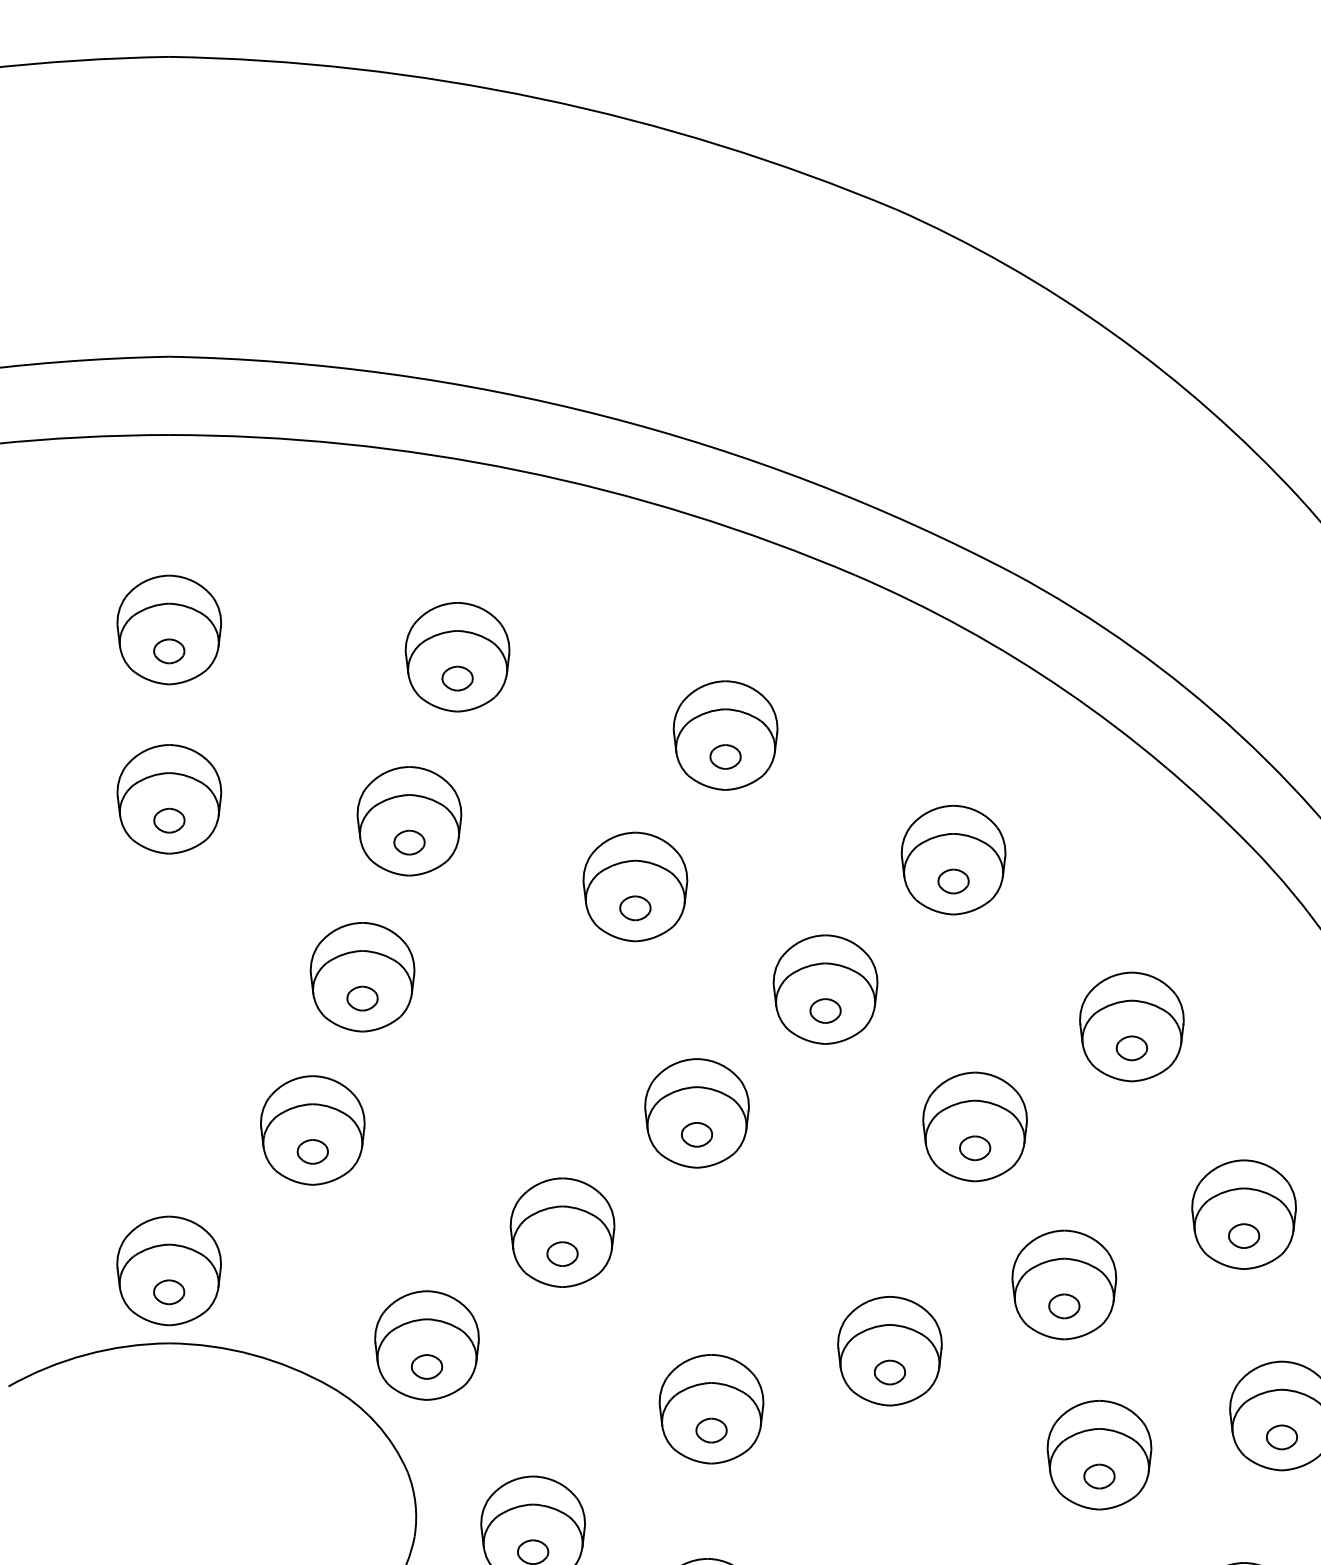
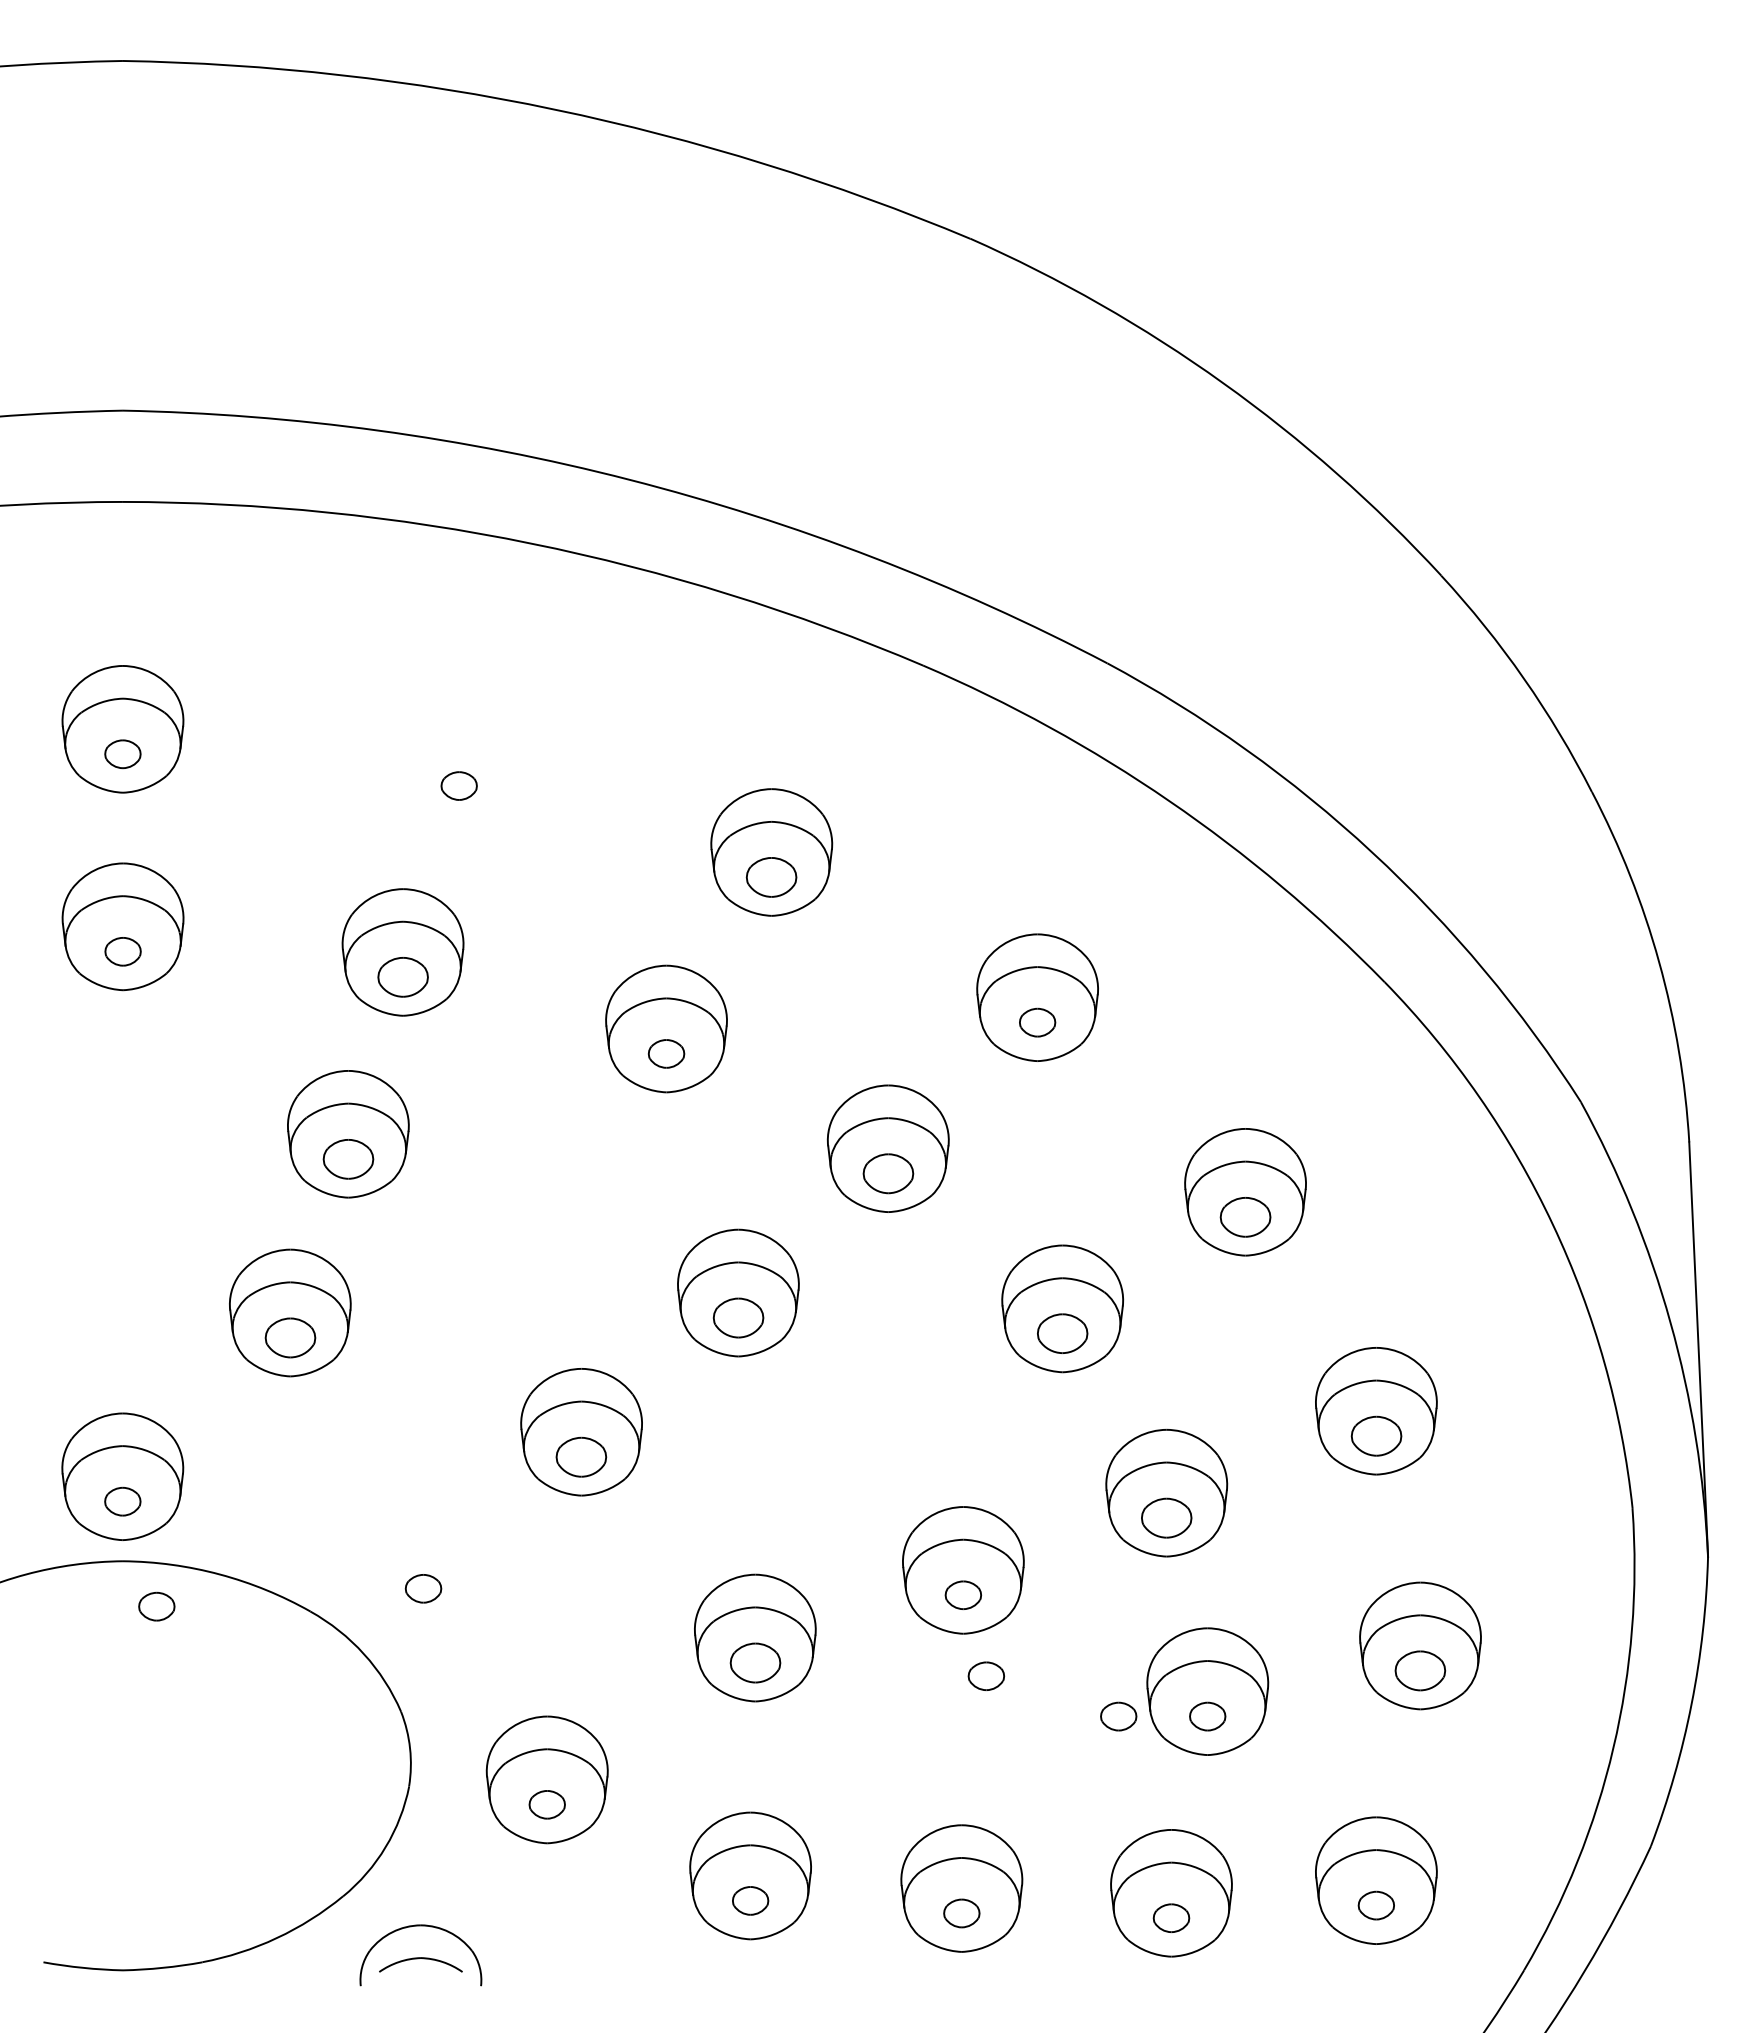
part: (457, 656) -> (458, 760), removed
part: (725, 757) -> (771, 877), size x1.4
part: (408, 842) -> (402, 977), size x1.4
part: (361, 998) -> (347, 1158), size x1.4
part: (824, 1010) -> (887, 1173), size x1.4
part: (1131, 1047) -> (1245, 1216), size x1.4
part: (696, 1134) -> (737, 1317), size x1.4
part: (974, 1148) -> (1062, 1333), size x1.4
part: (312, 1151) -> (289, 1337), size x1.4
part: (1243, 1235) -> (1375, 1435), size x1.4
part: (562, 1253) -> (581, 1456), size x1.4
part: (1064, 1305) -> (1166, 1517), size x1.4
part: (427, 1345) -> (423, 1563), removed
part: (198, 1382) -> (156, 1606), added
part: (710, 1430) -> (754, 1662), size x1.4
part: (1281, 1437) -> (1420, 1670), size x1.4
part: (908, 1441) -> (985, 1675), added
part: (1022, 1476) -> (1118, 1716), added

